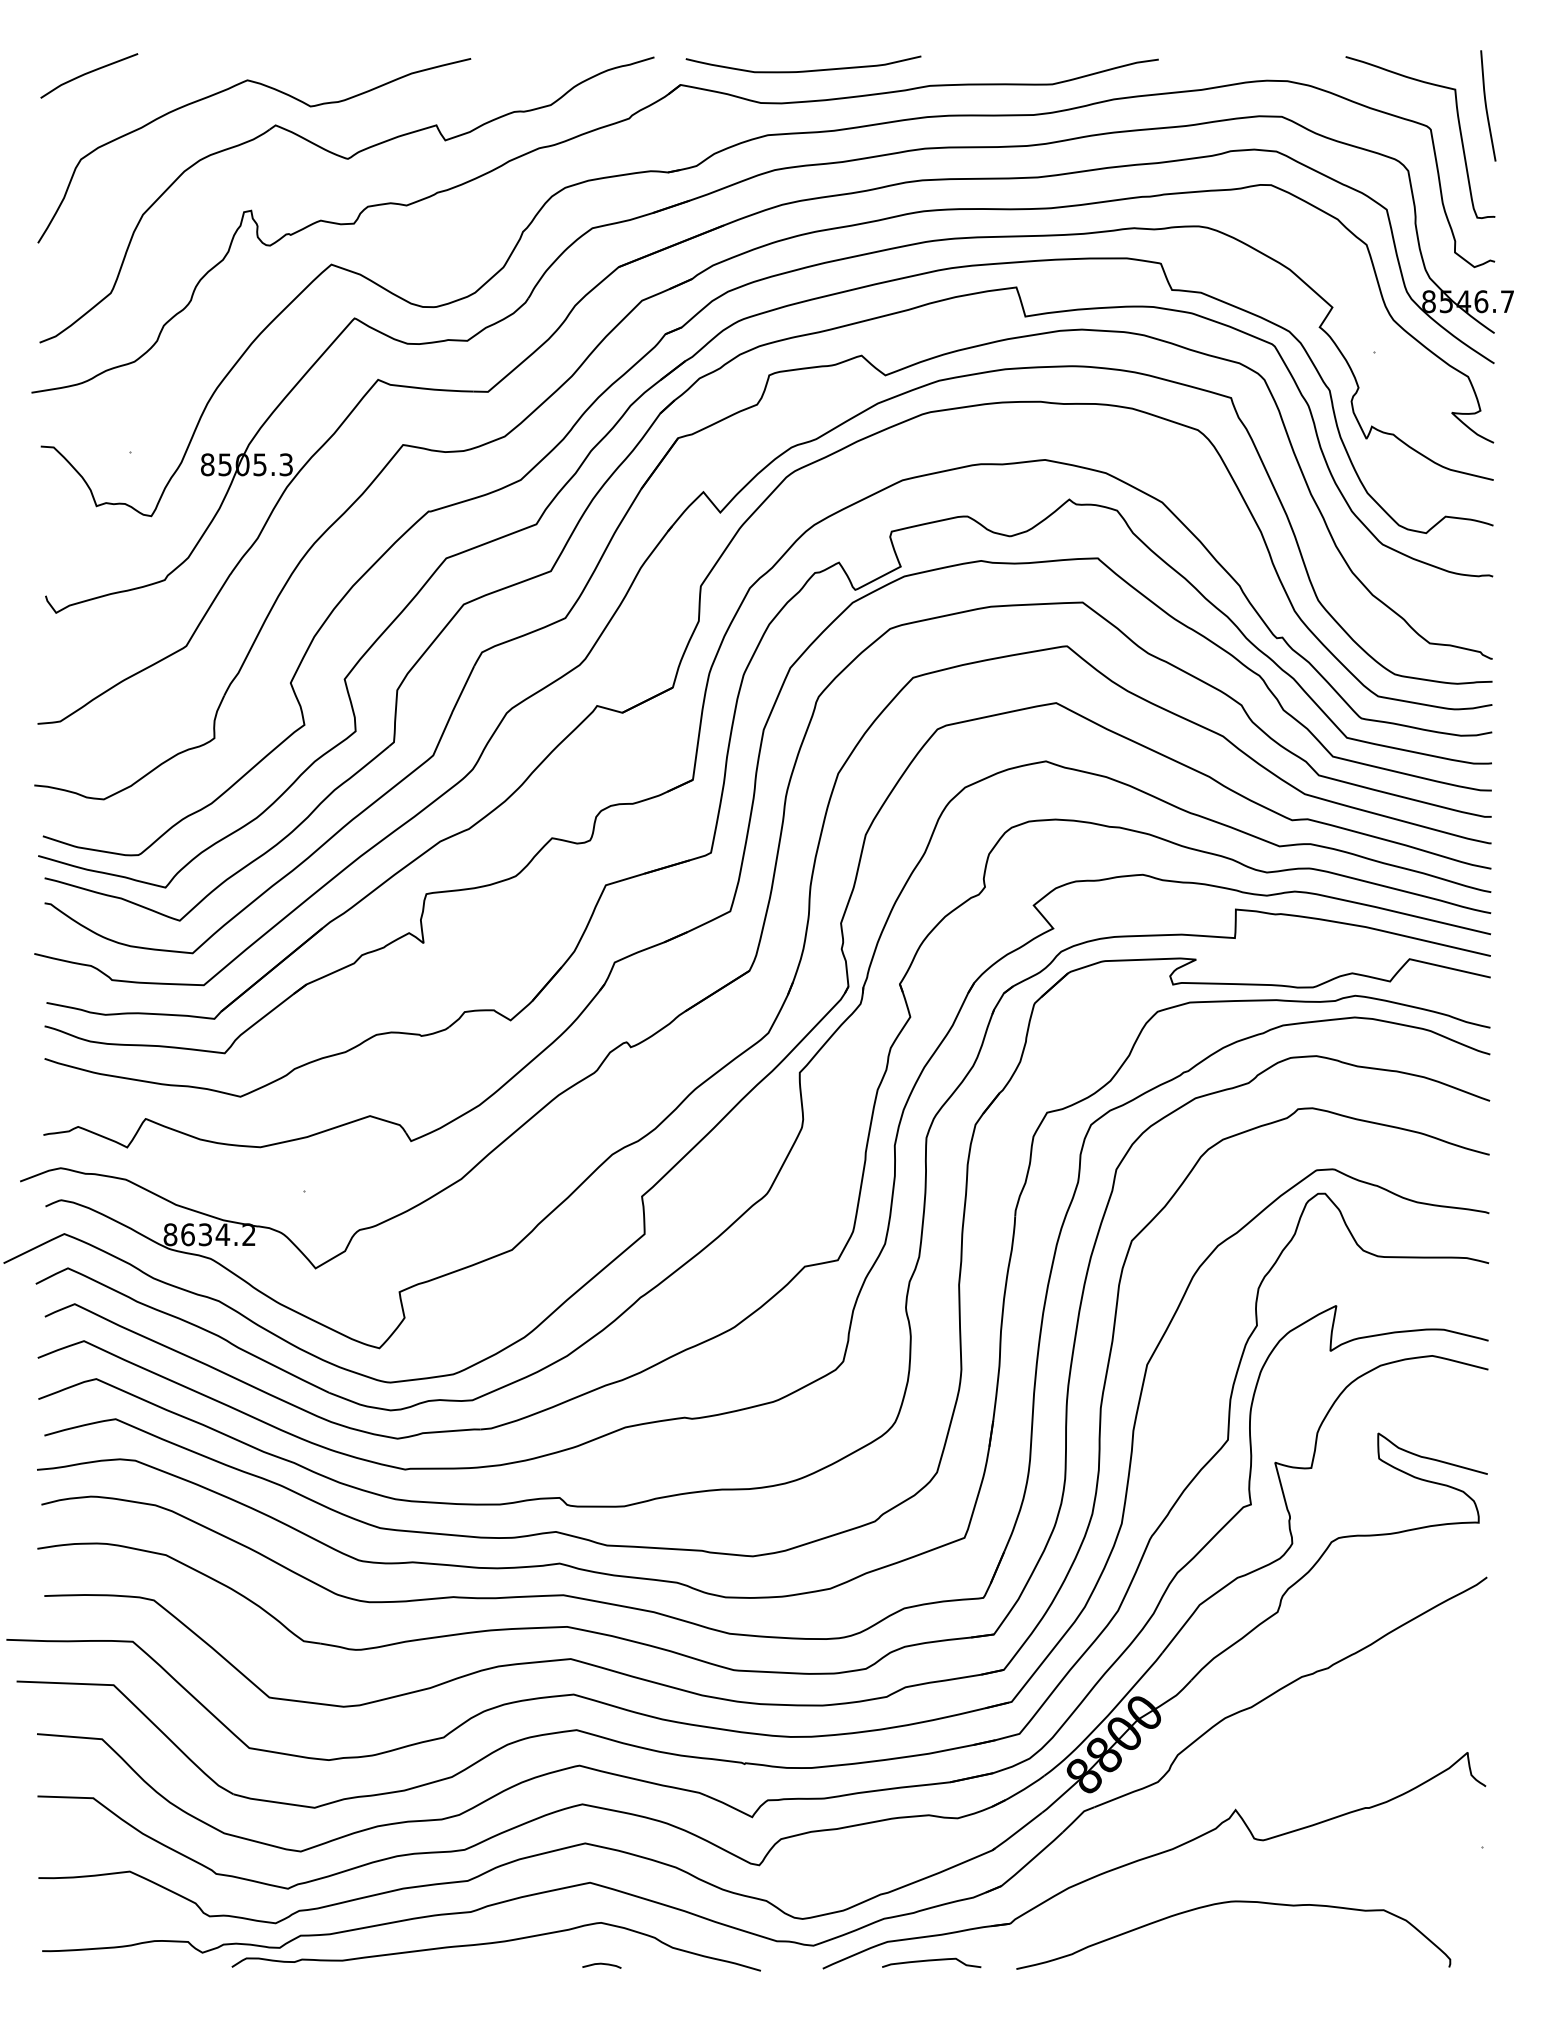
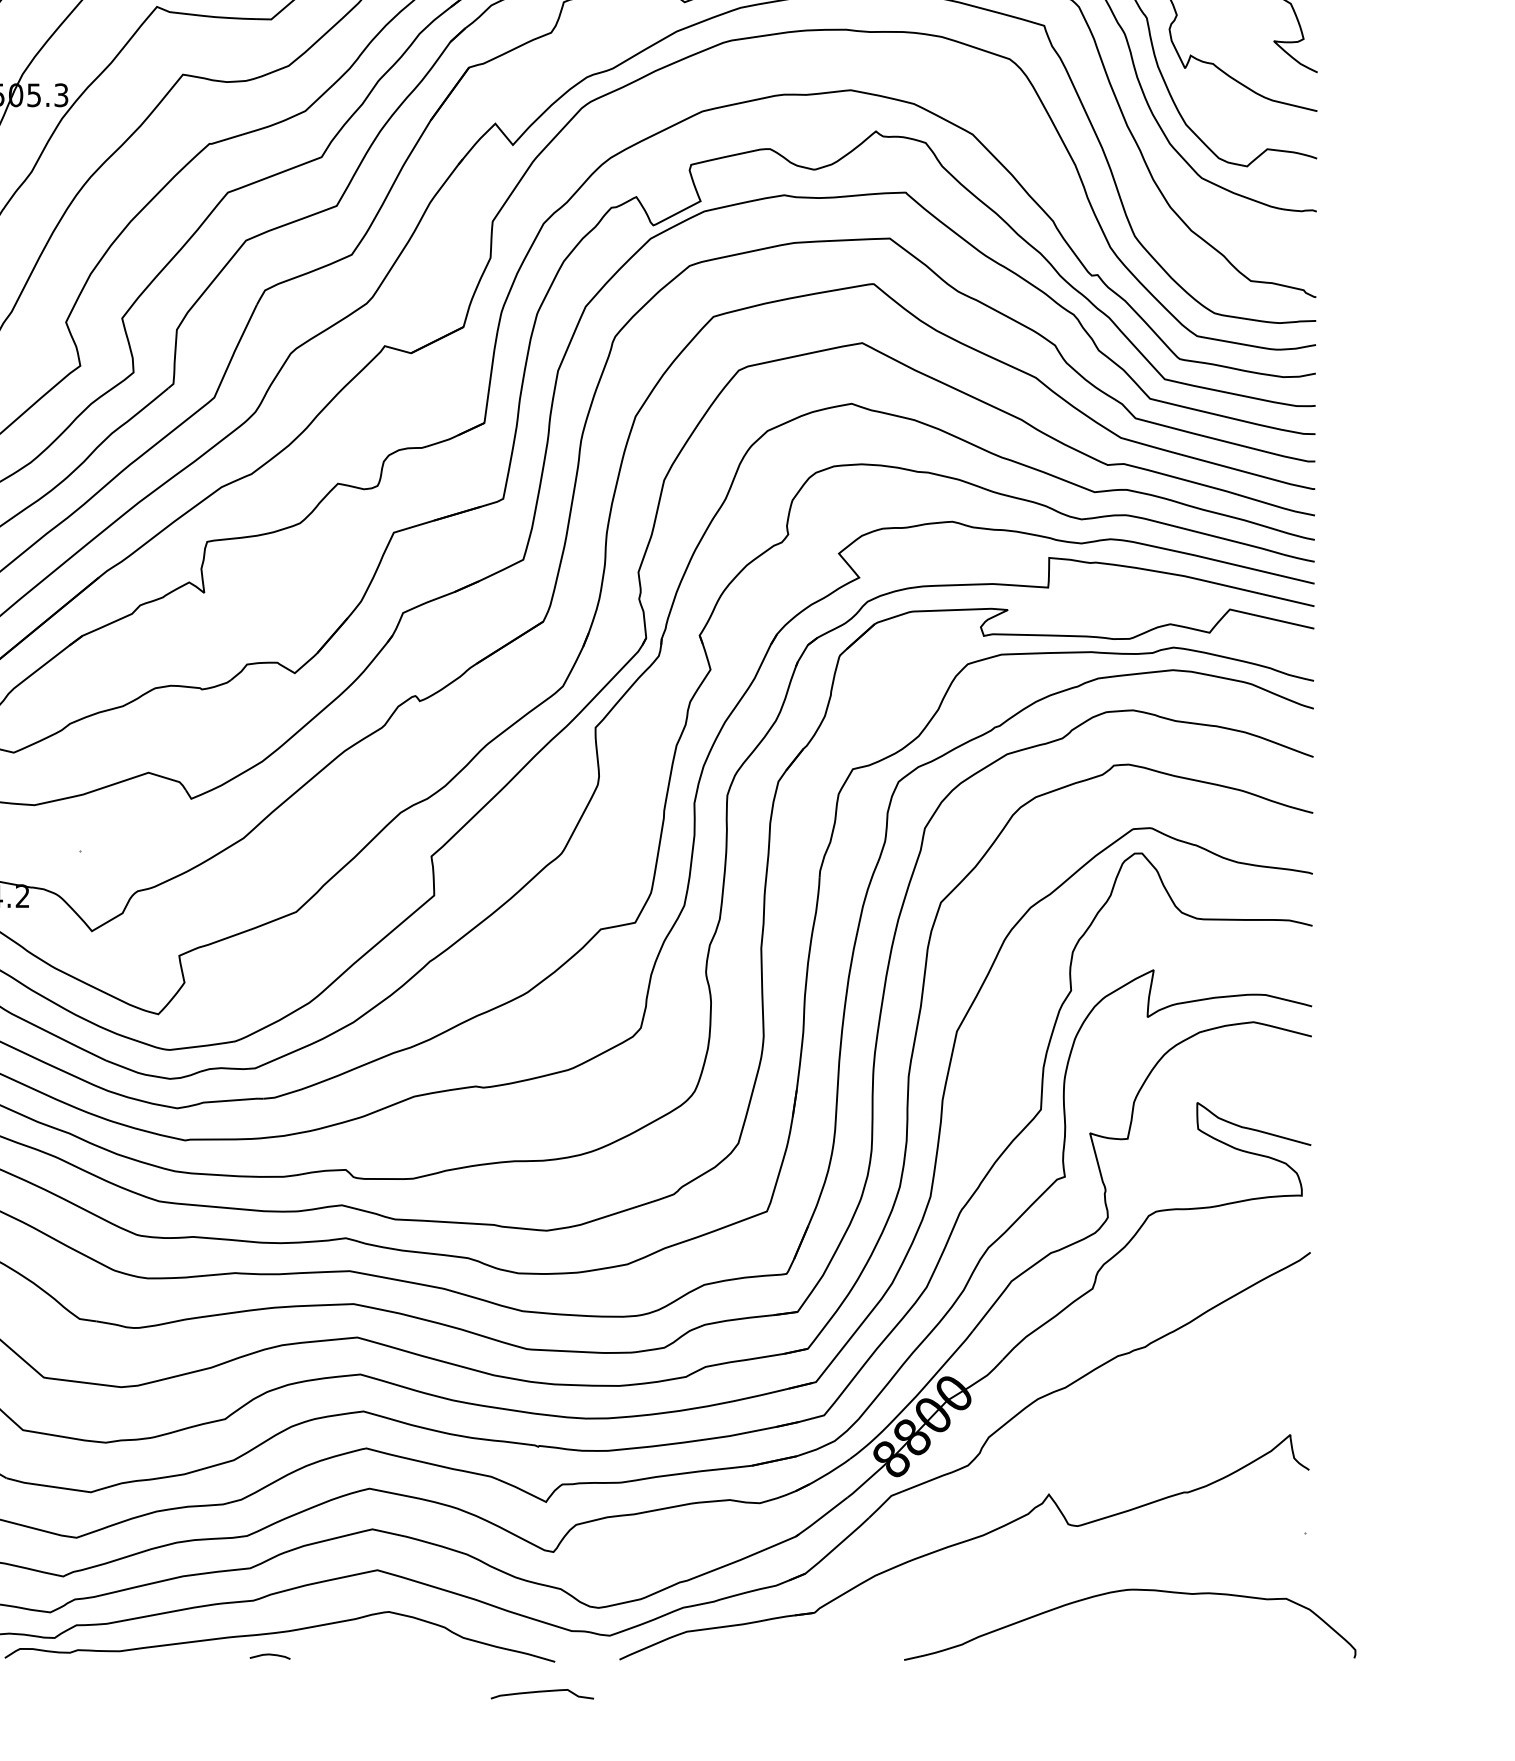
curve: (1226, 1903) -> (1122, 1591), moved
curve: (931, 1961) -> (542, 1692), moved
curve: (601, 1964) -> (269, 1655), moved

